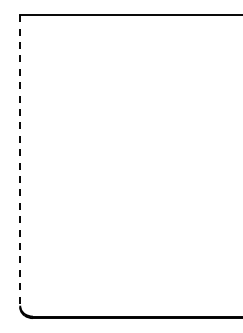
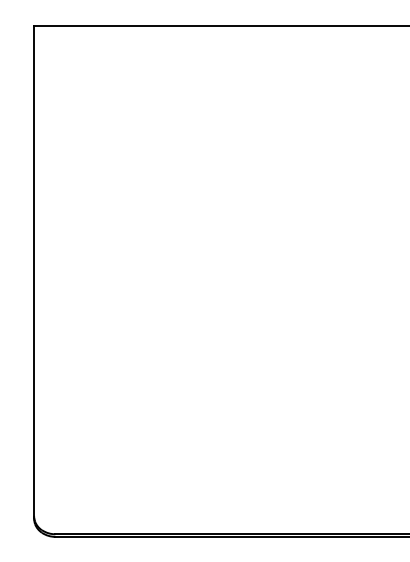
line: (20, 161) -> (34, 272), dashed -> solid

